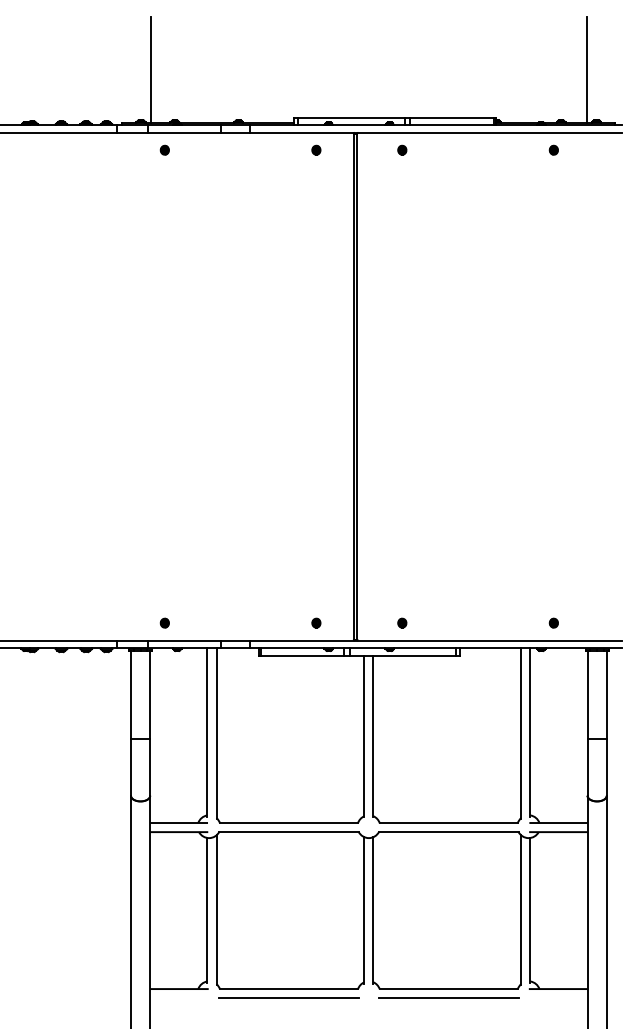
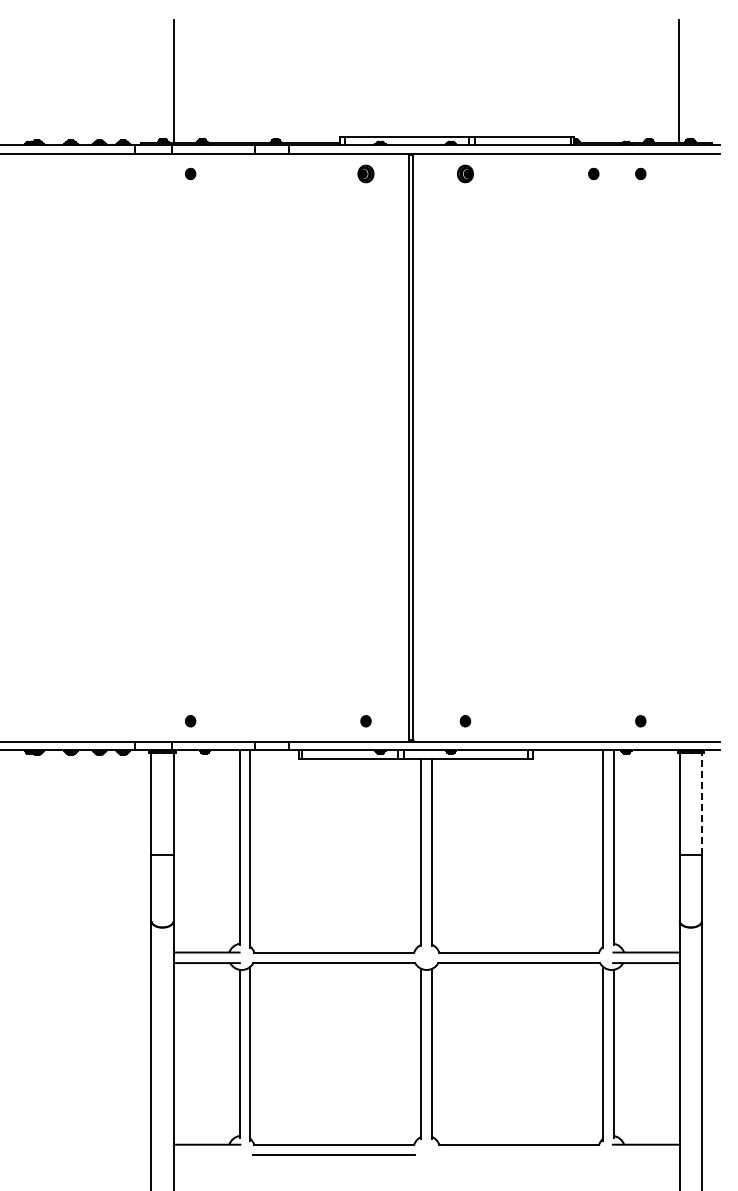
part: (315, 149) -> (365, 173), size x1.6
part: (402, 149) -> (465, 173), size x1.6
part: (512, 149) -> (593, 173), added
line: (606, 695) -> (701, 804), solid -> dashed
line: (449, 998) -> (519, 1155), removed

